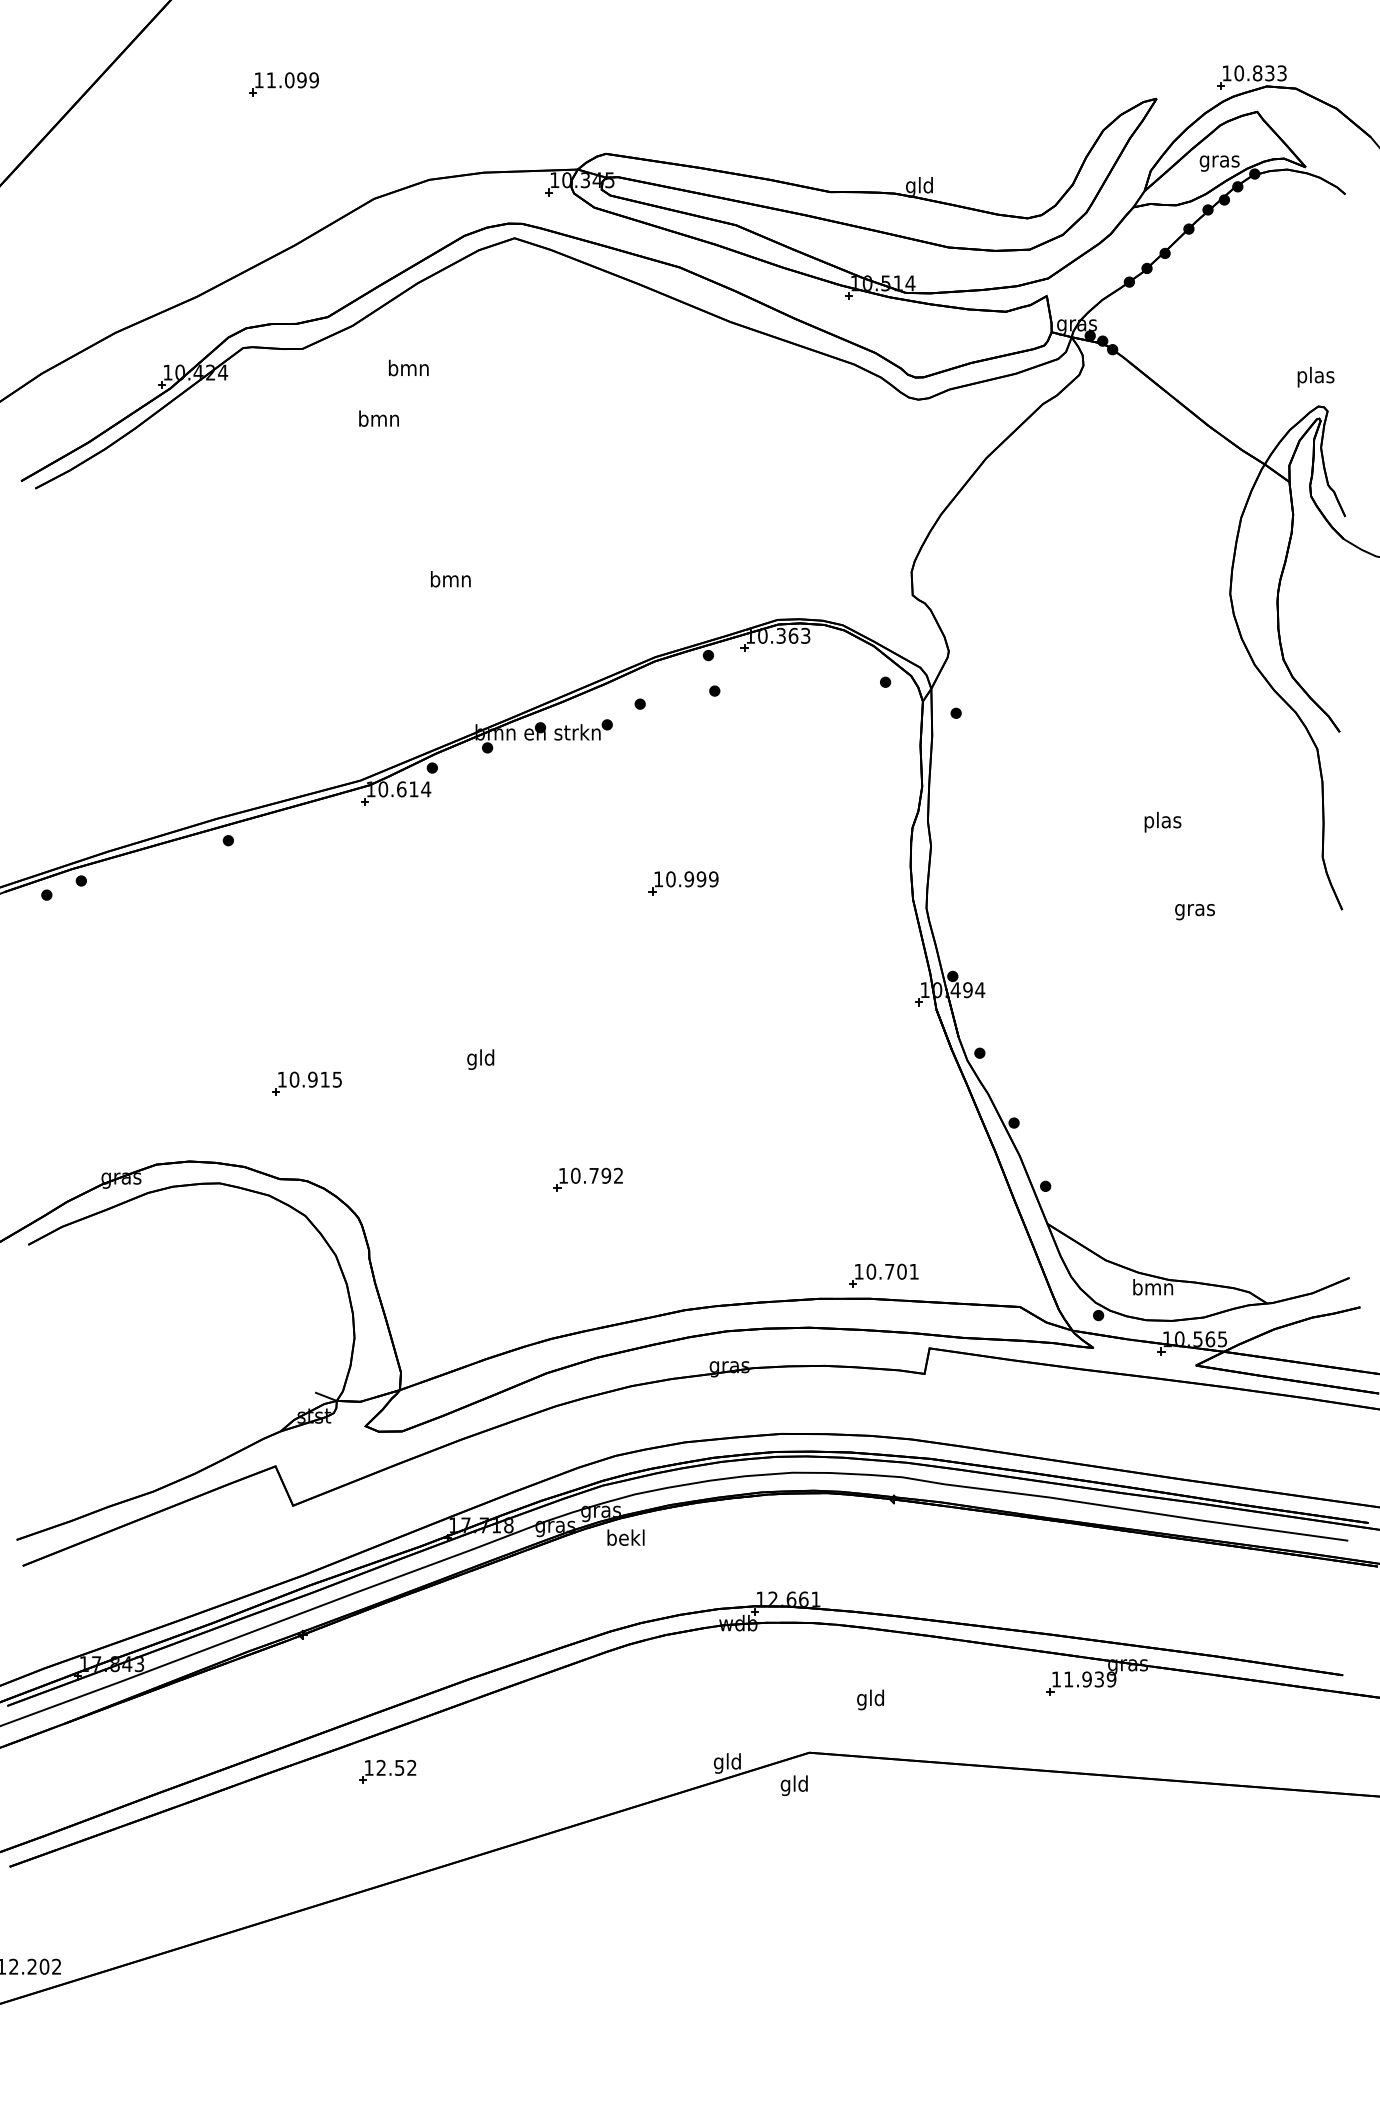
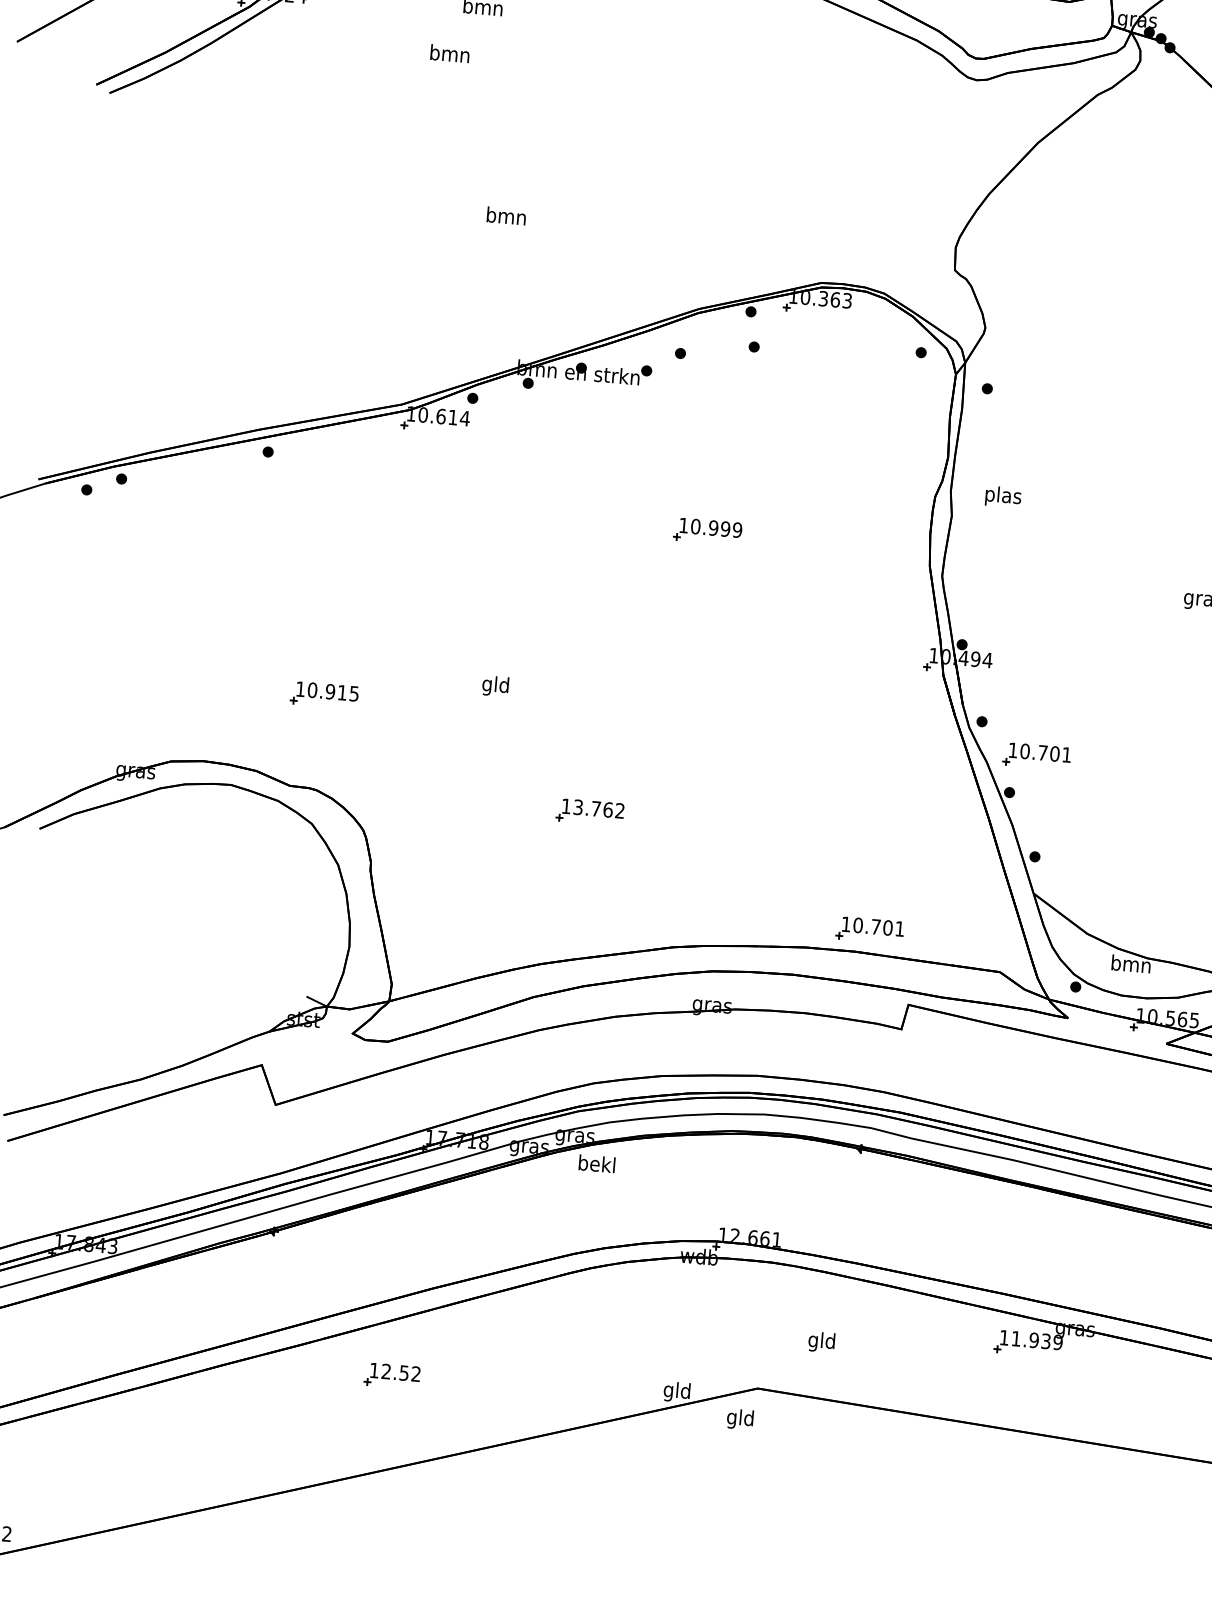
text: (1162, 822) -> (1002, 497), moved
part: (1038, 1083) -> (1036, 756), added
text: (591, 1175) -> (593, 808), 10.792 -> 13.762
part: (387, 1771) -> (392, 1375), moved

